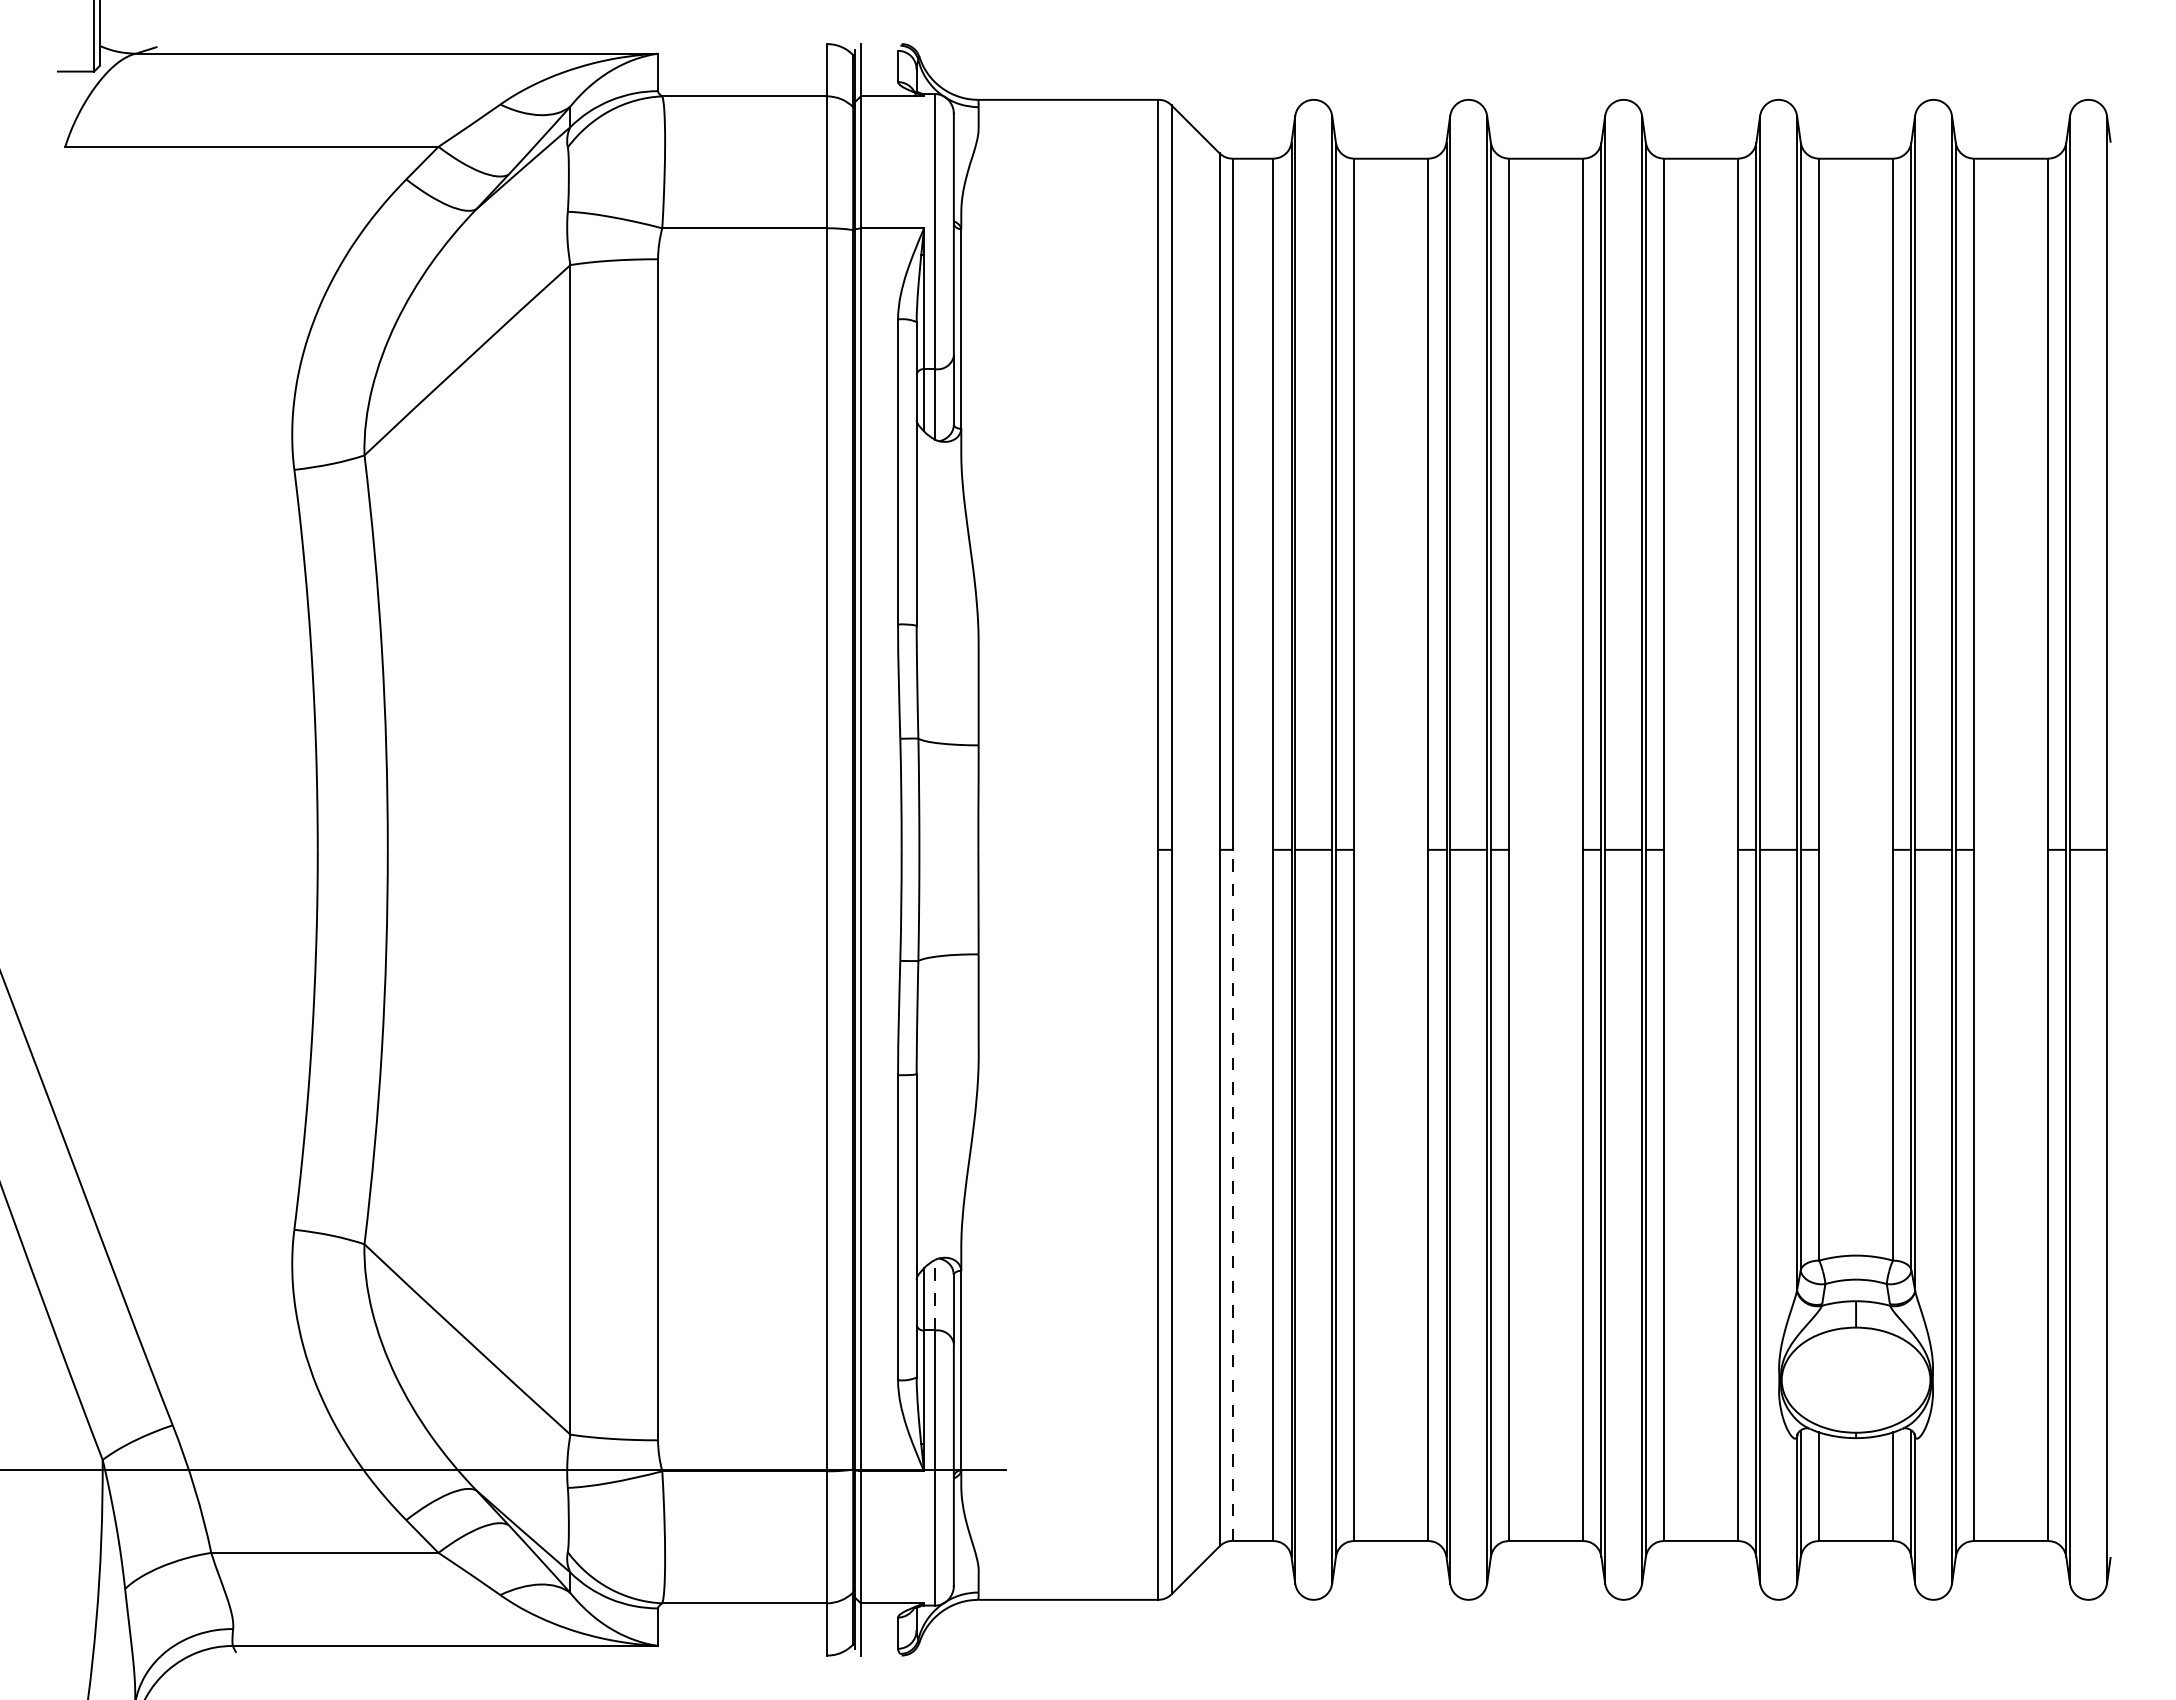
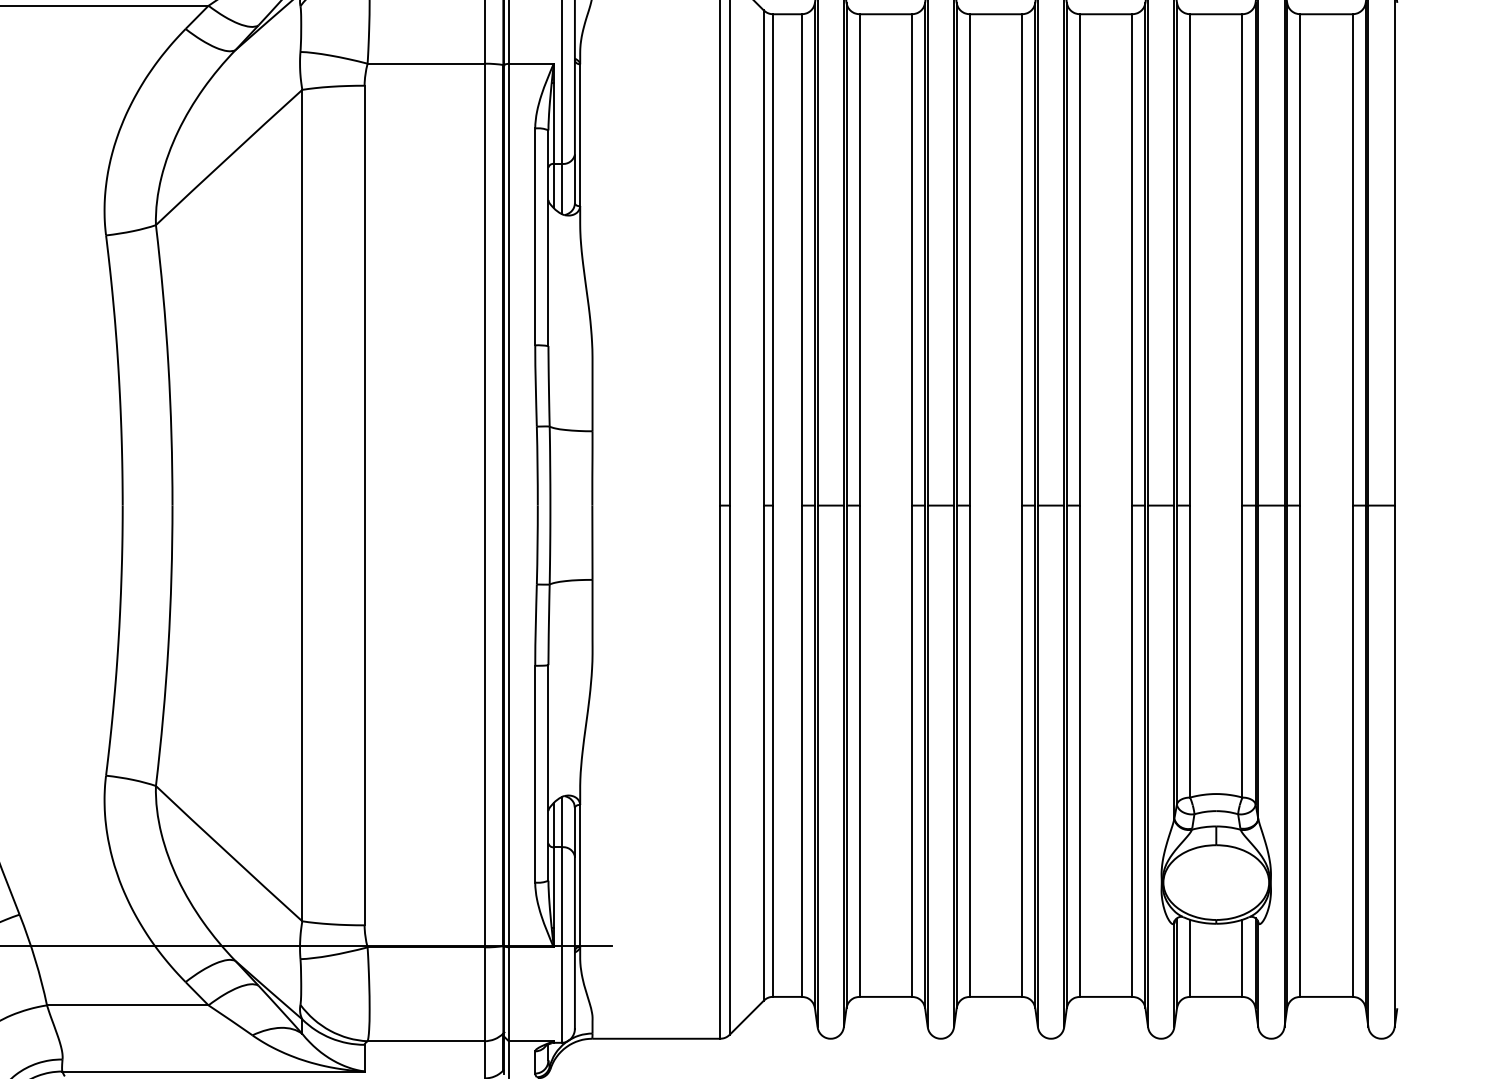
line: (1232, 1195) -> (772, 751), dashed -> solid
line: (935, 1294) -> (561, 821), dashed -> solid

